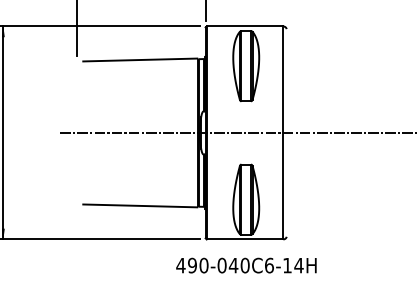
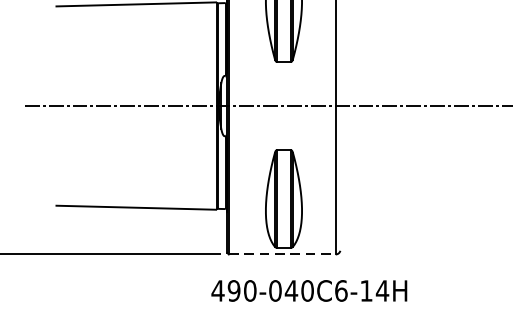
line: (245, 239) -> (282, 254), solid -> dashed
text: (246, 265) -> (309, 290), moved

